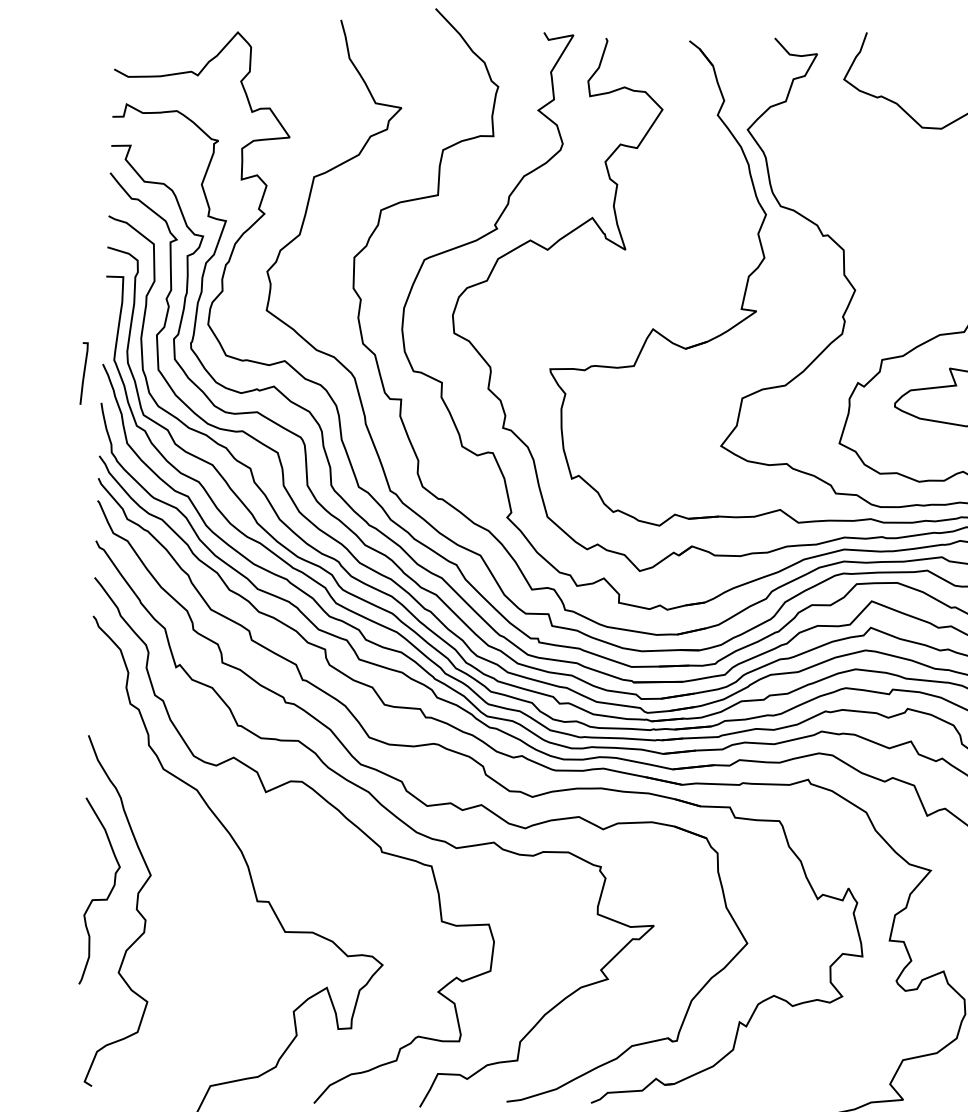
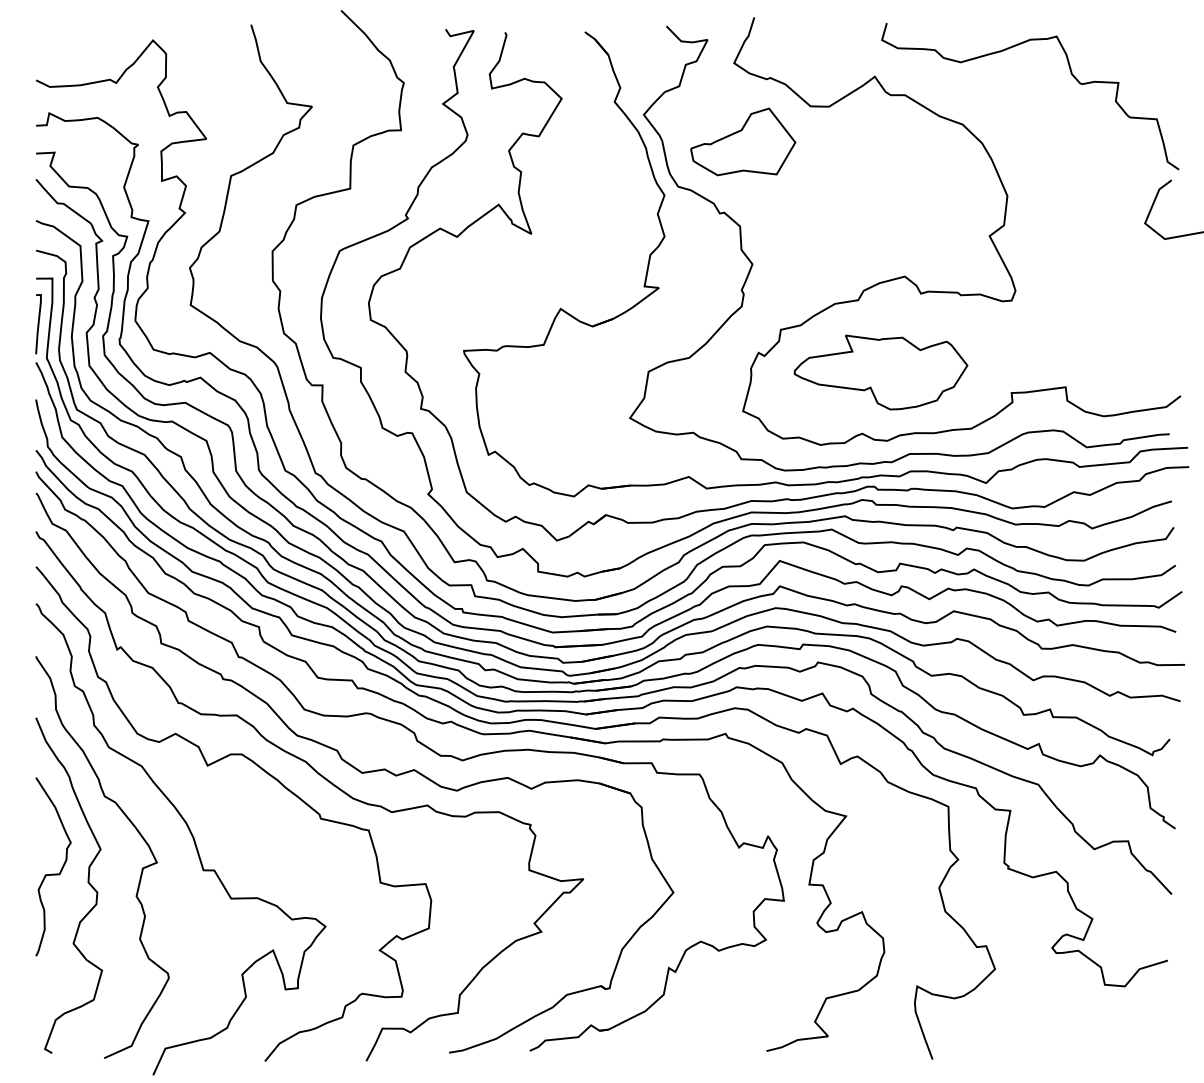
part: (850, 161) -> (743, 141), added
curve: (84, 373) -> (38, 324), moved
curve: (192, 898) -> (141, 869), added

